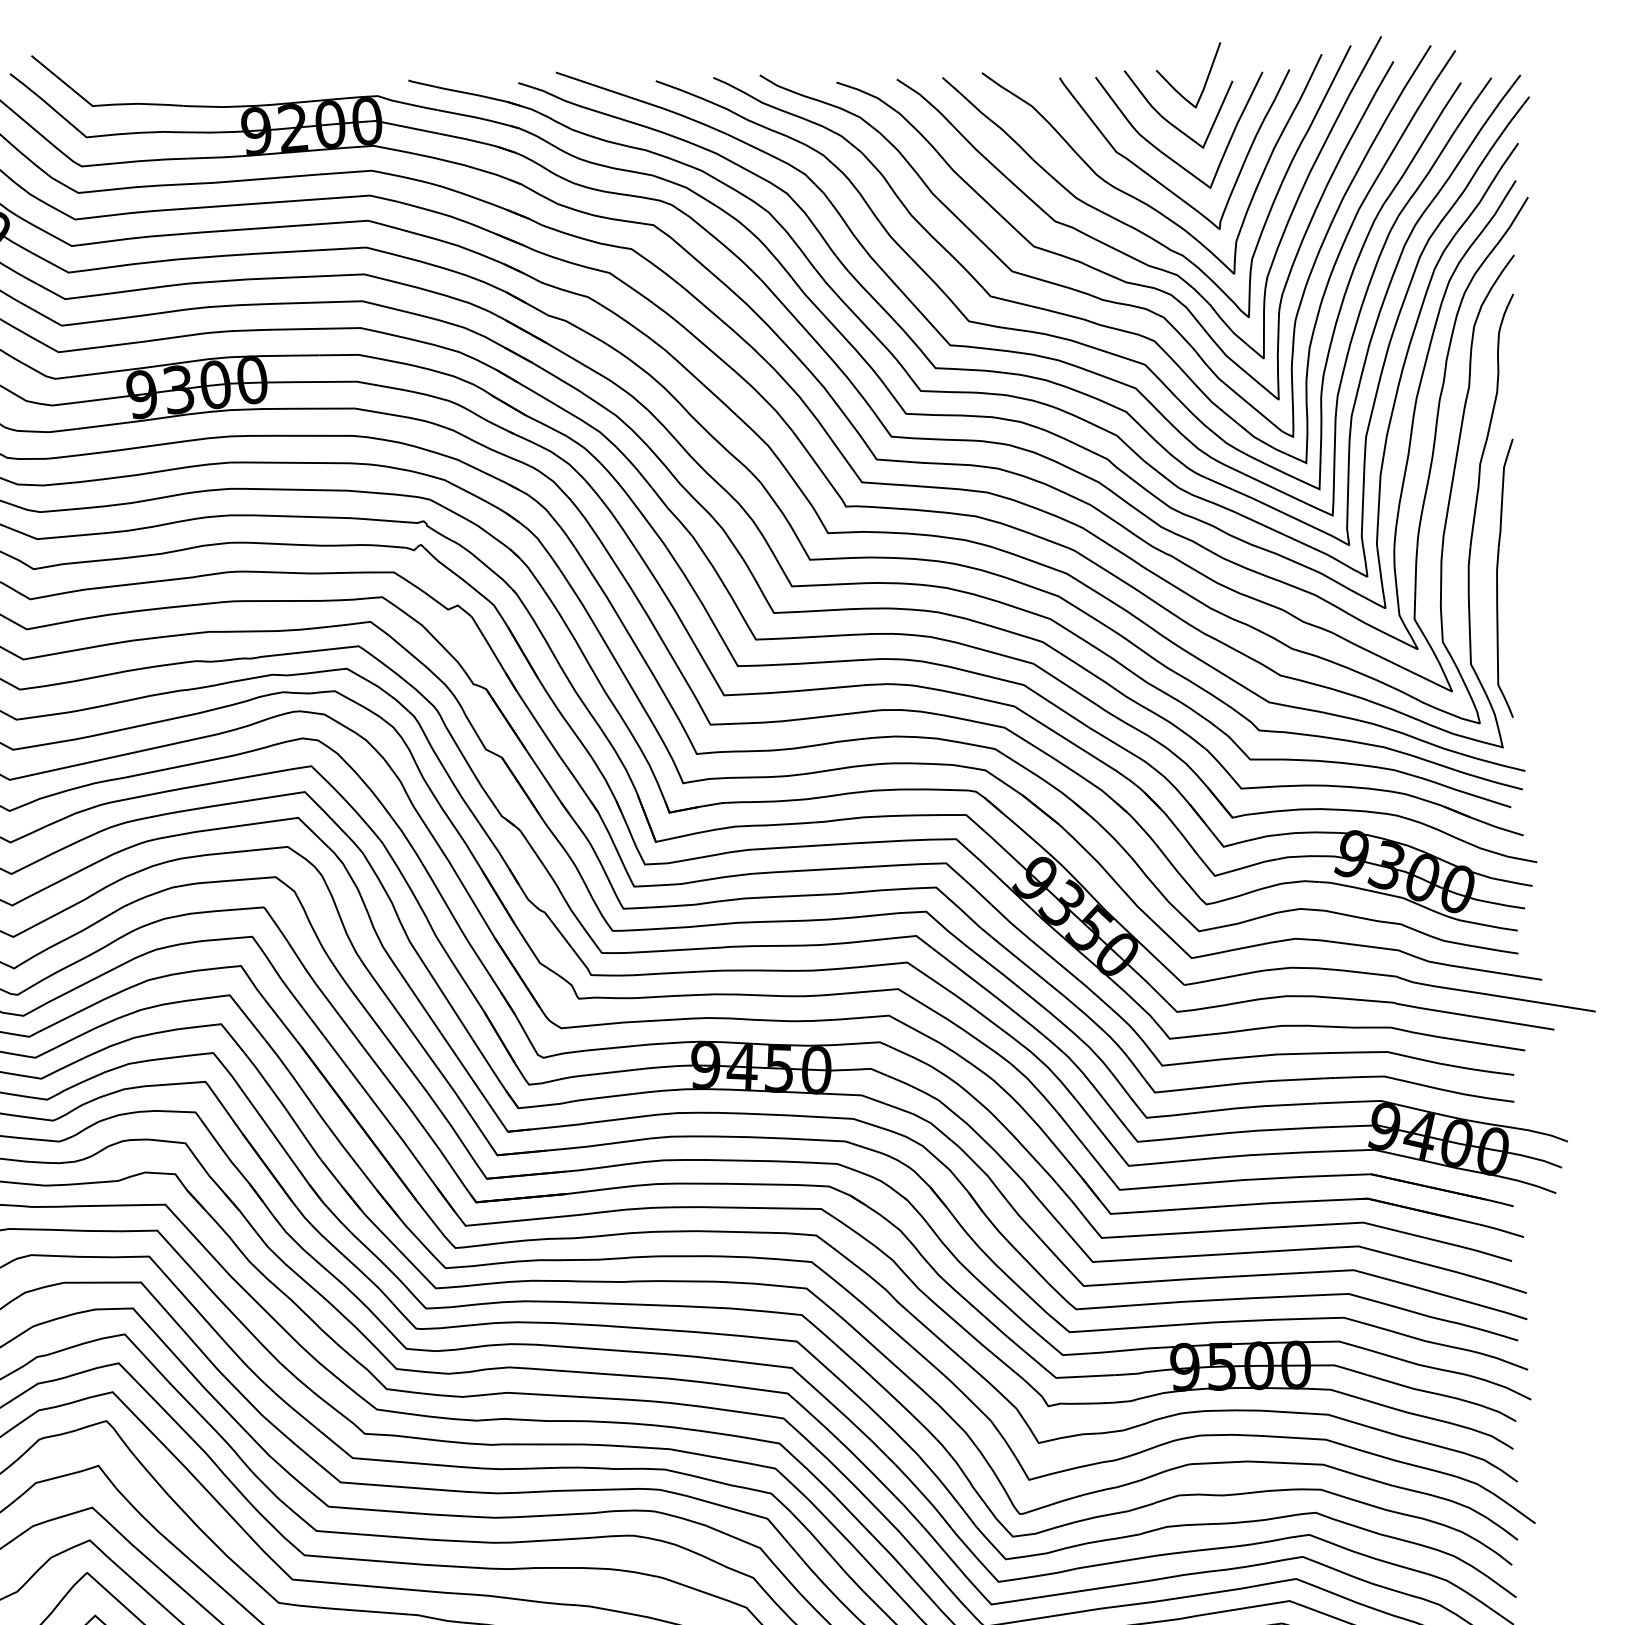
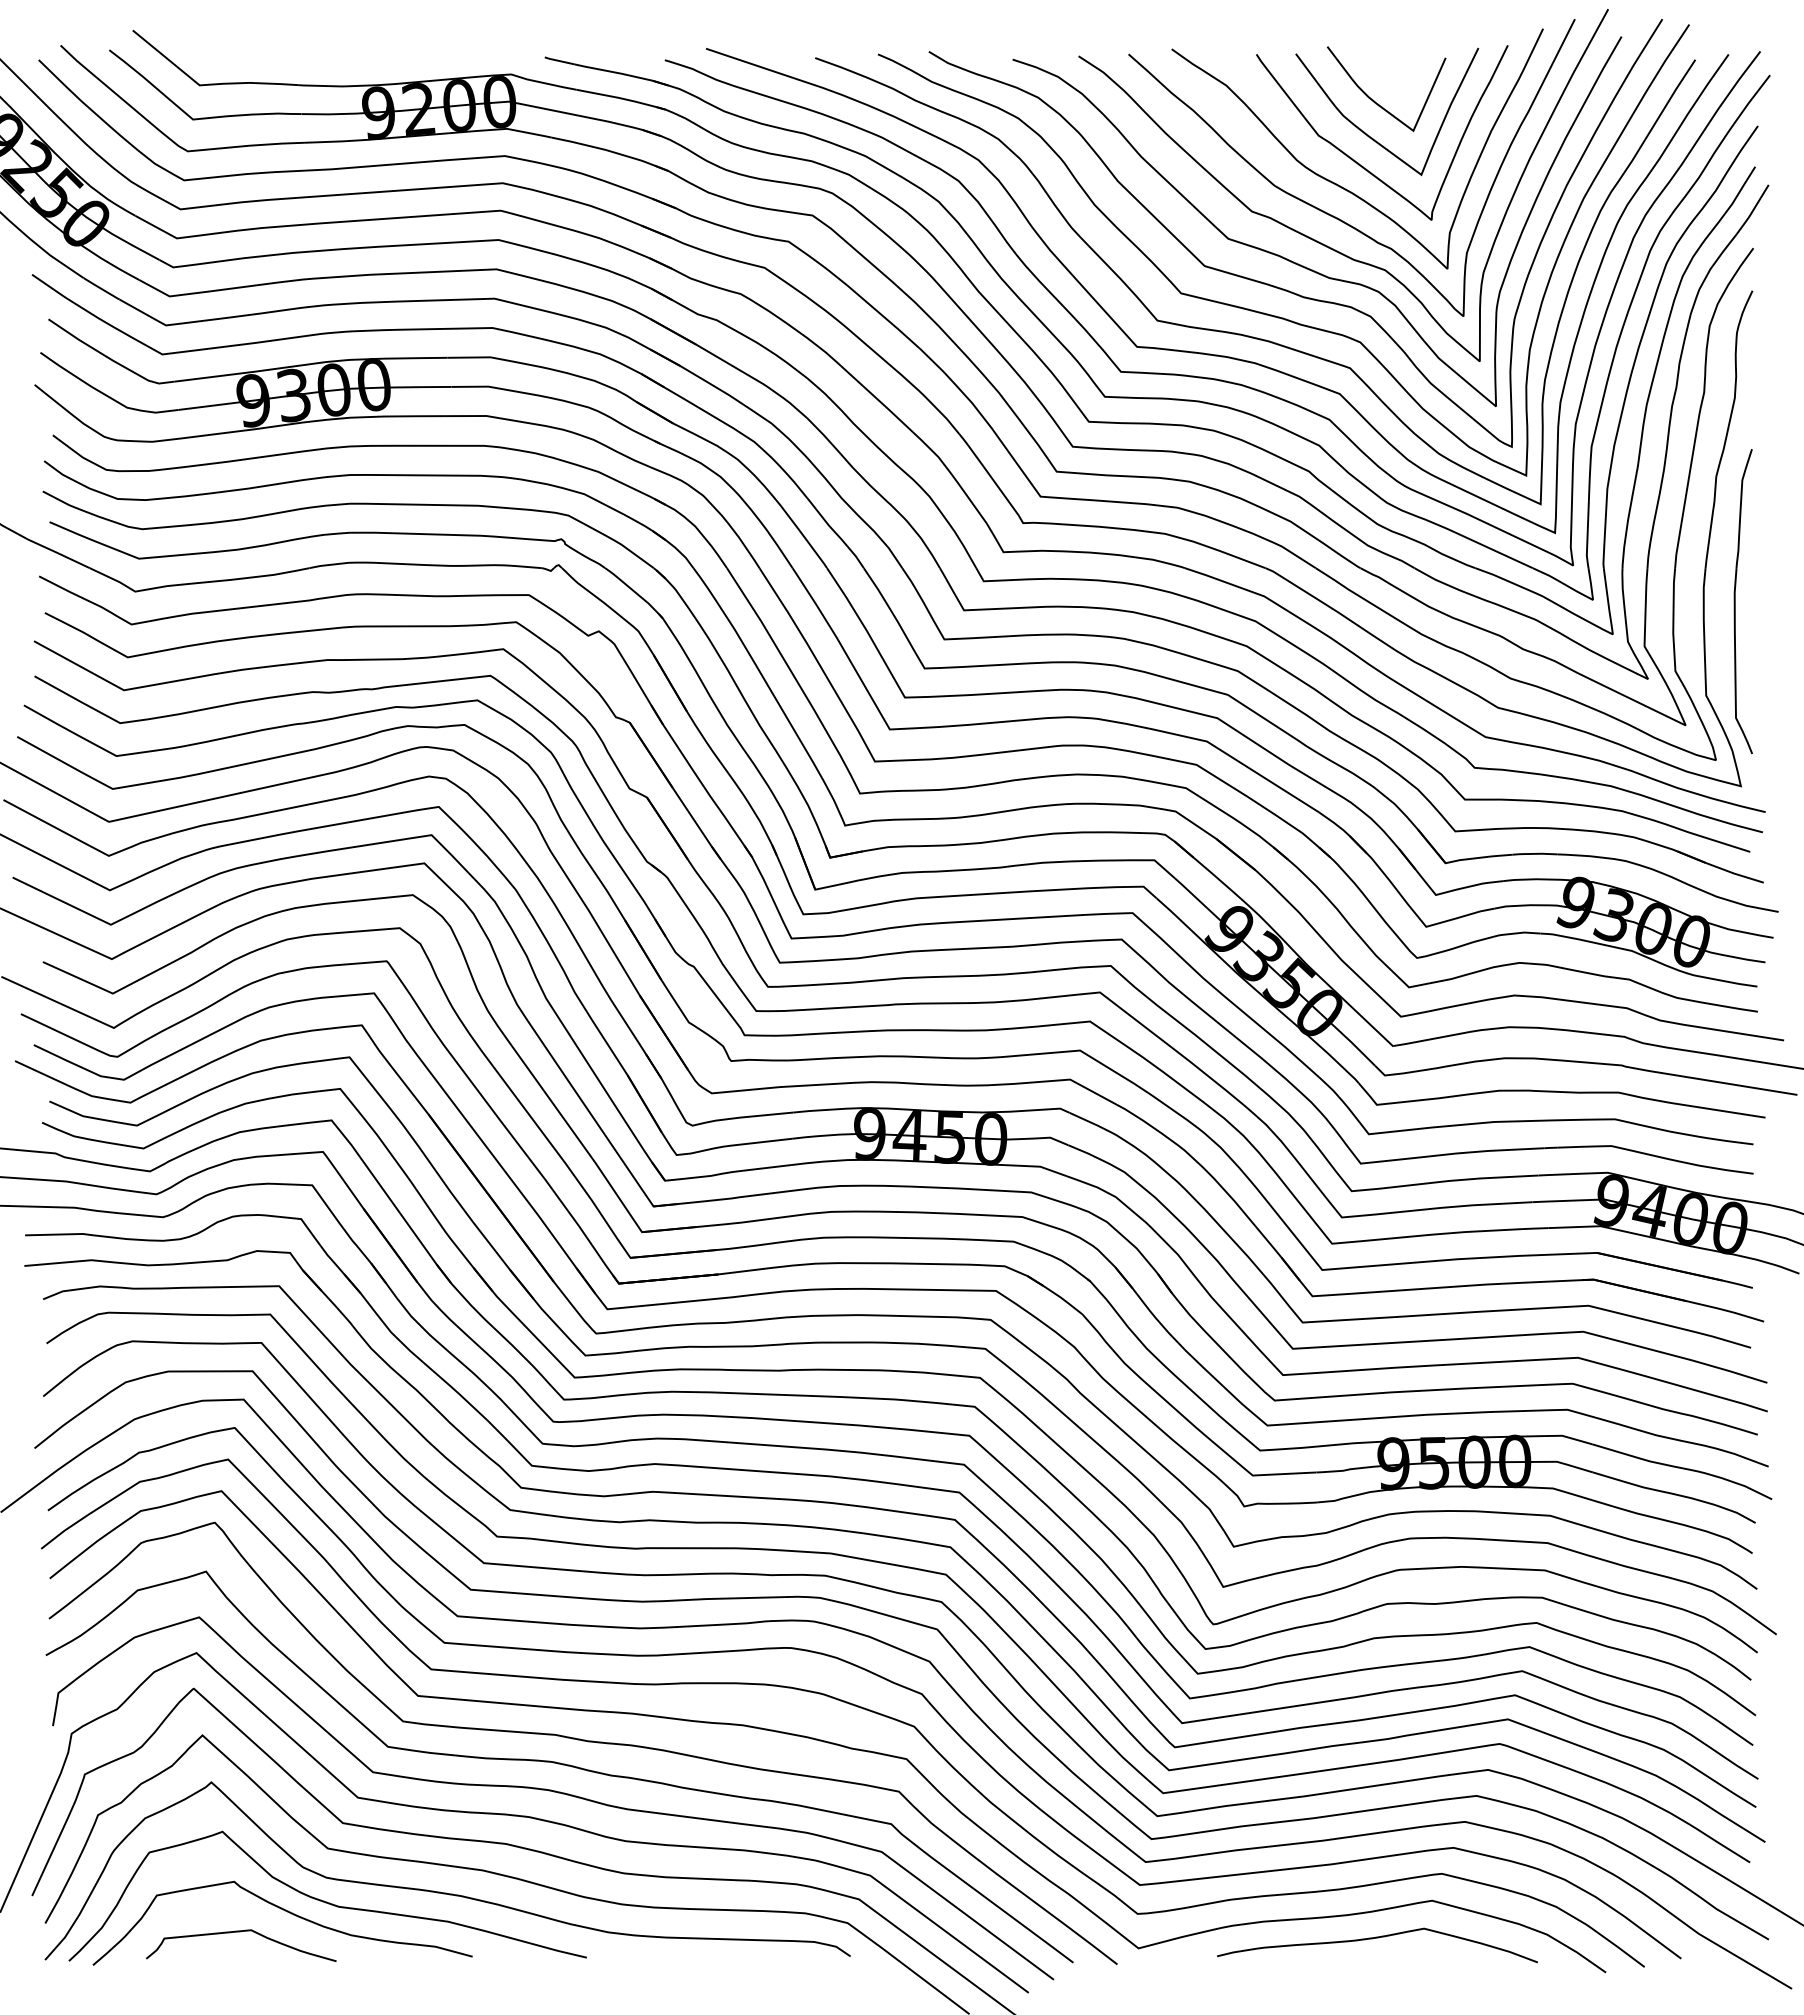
curve: (1205, 79) -> (1416, 56), removed

